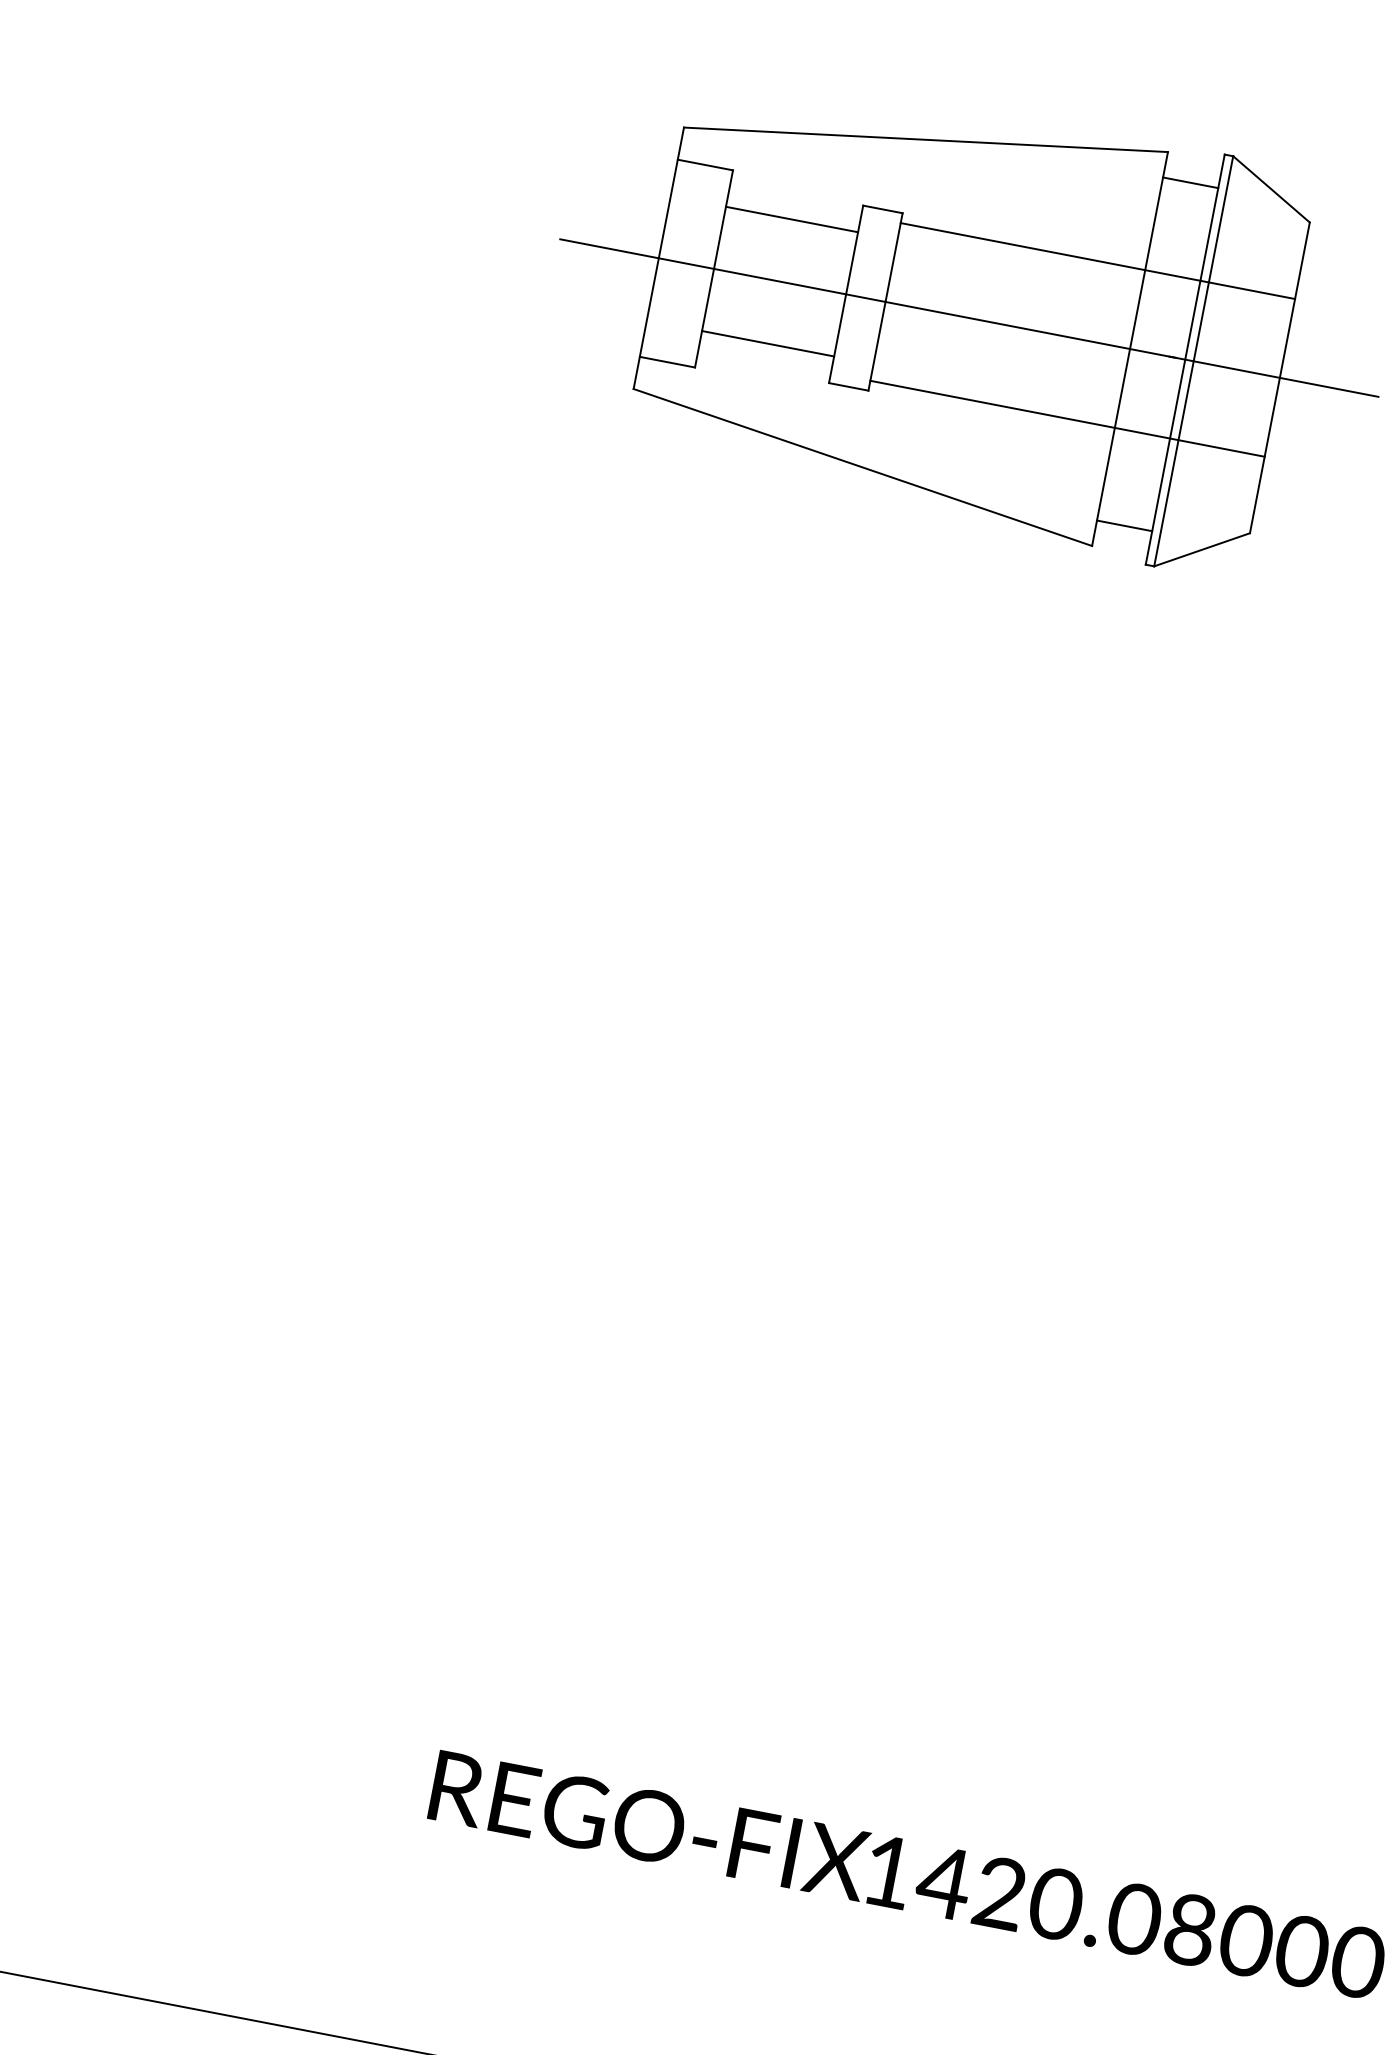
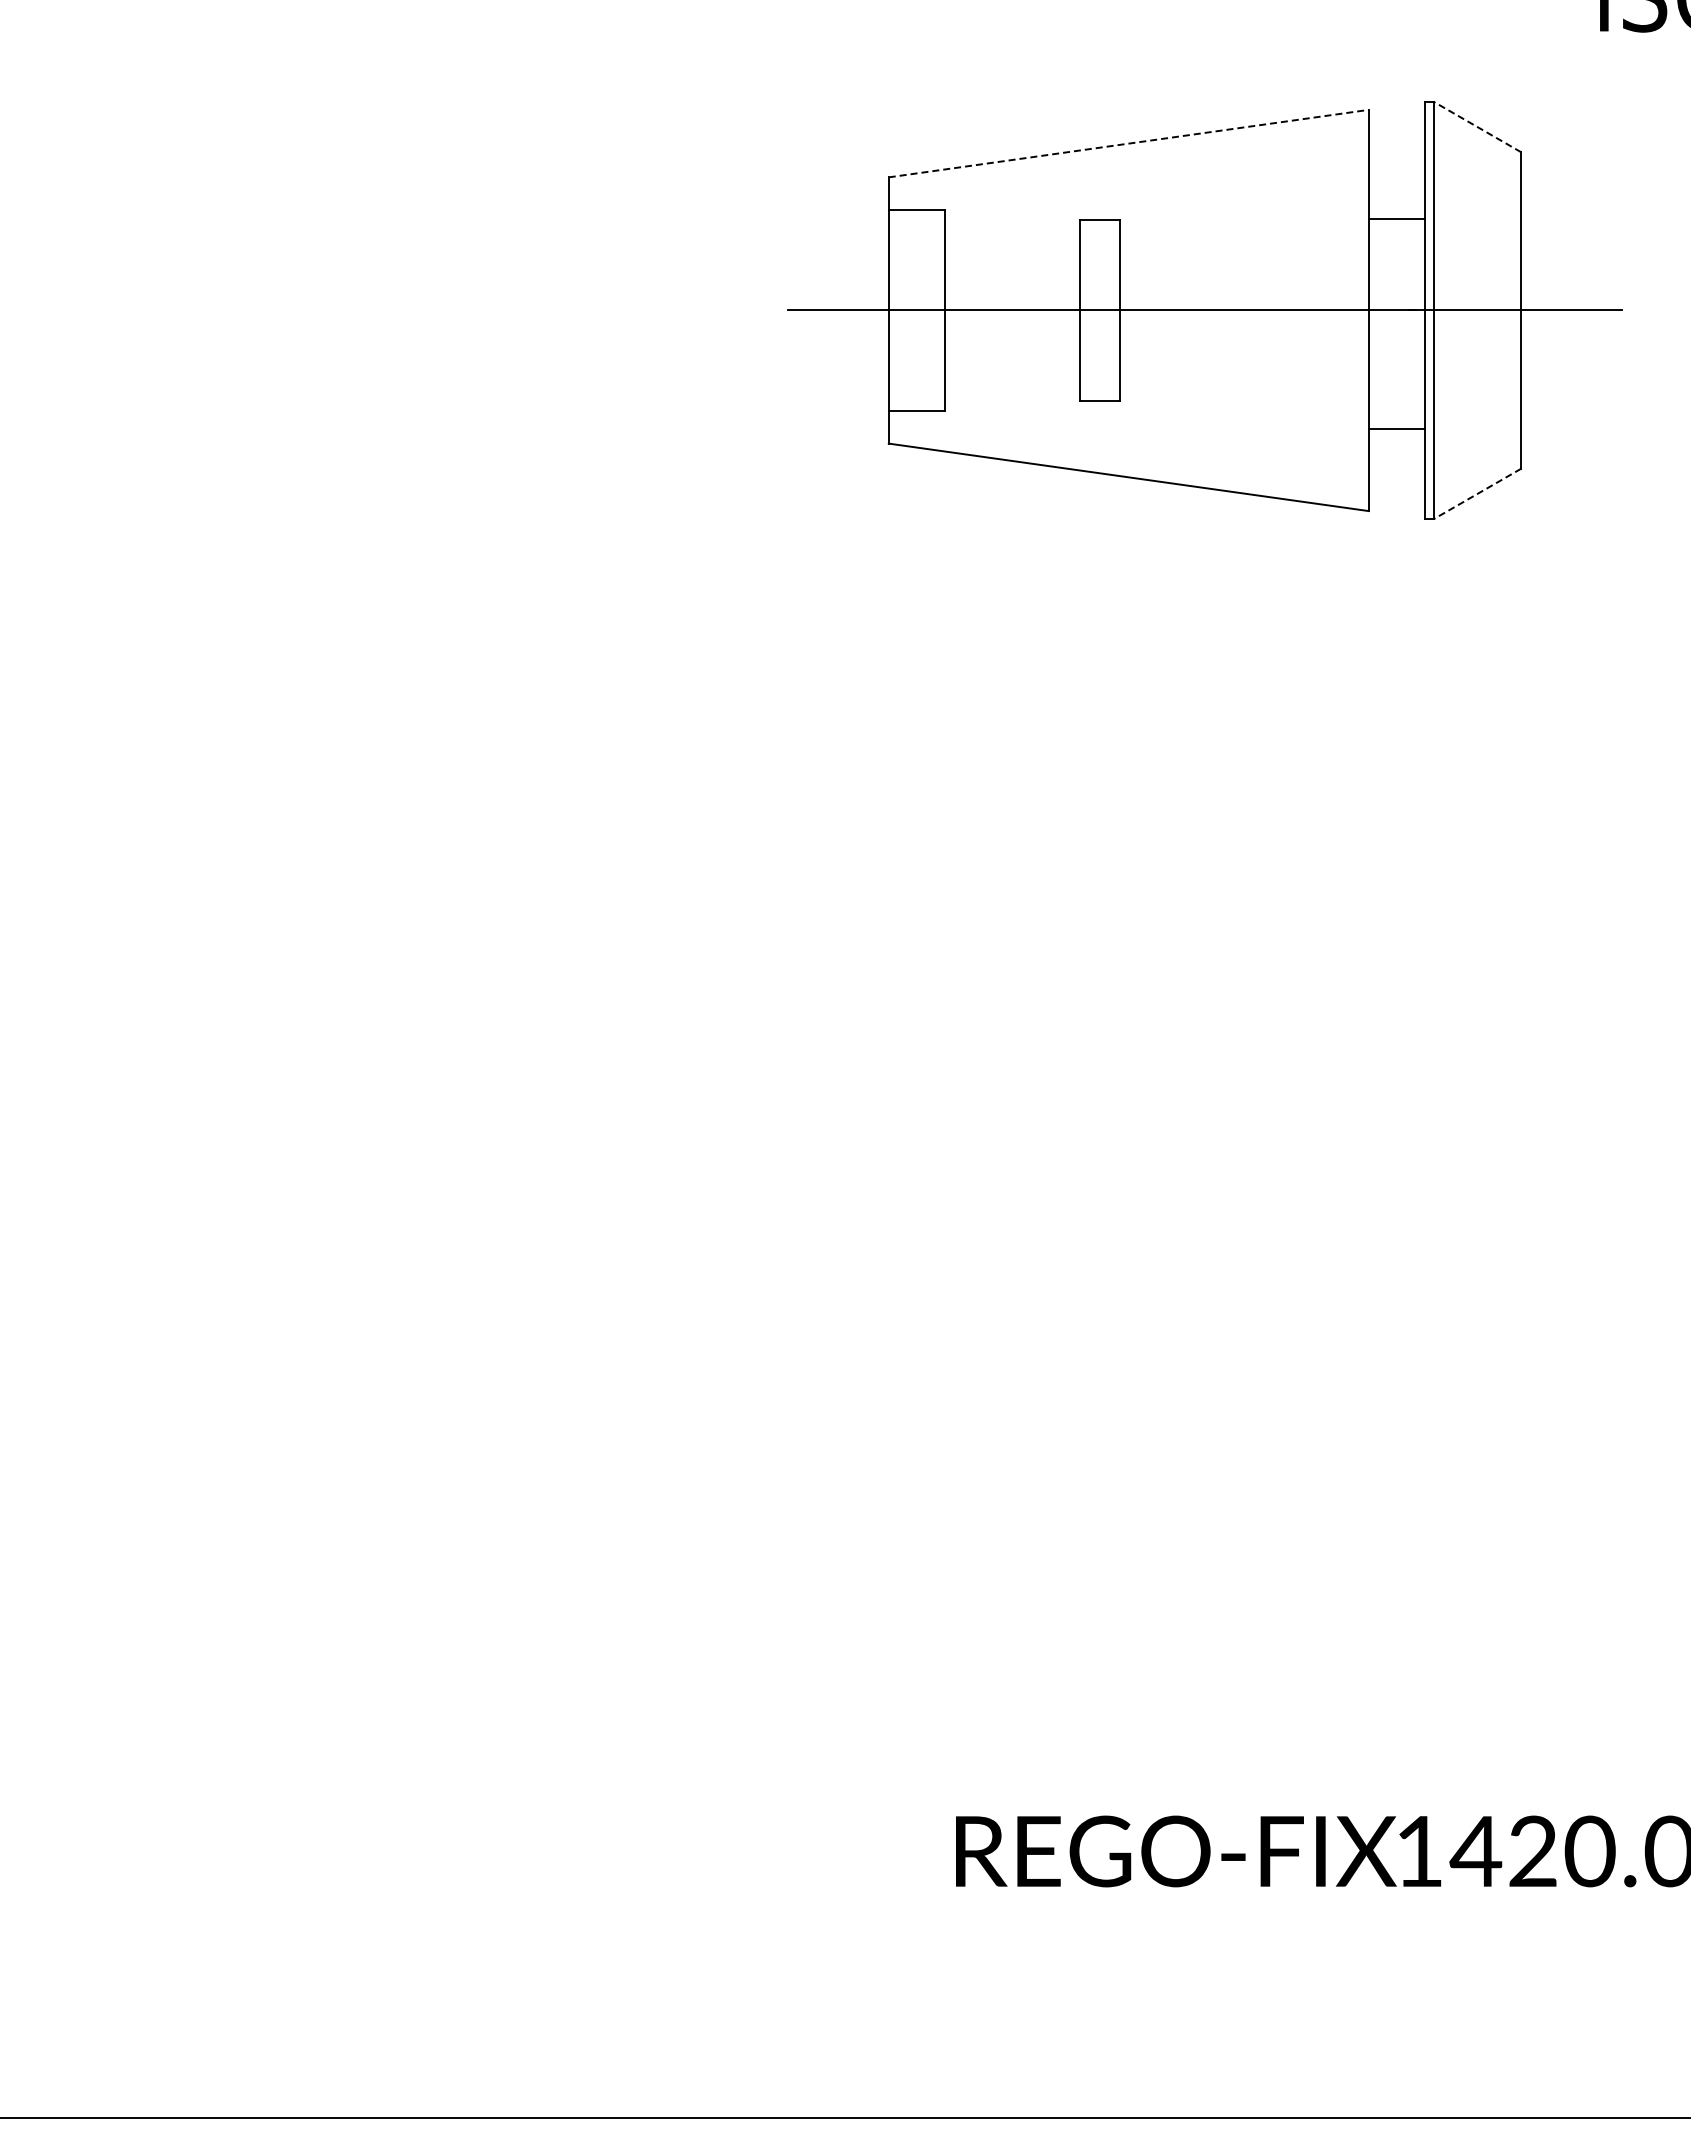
line: (926, 139) -> (1129, 143), solid -> dashed
line: (1190, 182) -> (1396, 218), moved
line: (1271, 188) -> (1477, 126), solid -> dashed
line: (791, 219) -> (1011, 247), removed
line: (1097, 261) -> (1320, 230), removed
line: (767, 343) -> (1011, 373), removed
line: (1067, 418) -> (1320, 390), removed
line: (1124, 526) -> (1396, 429), moved
line: (1202, 550) -> (1477, 494), solid -> dashed

